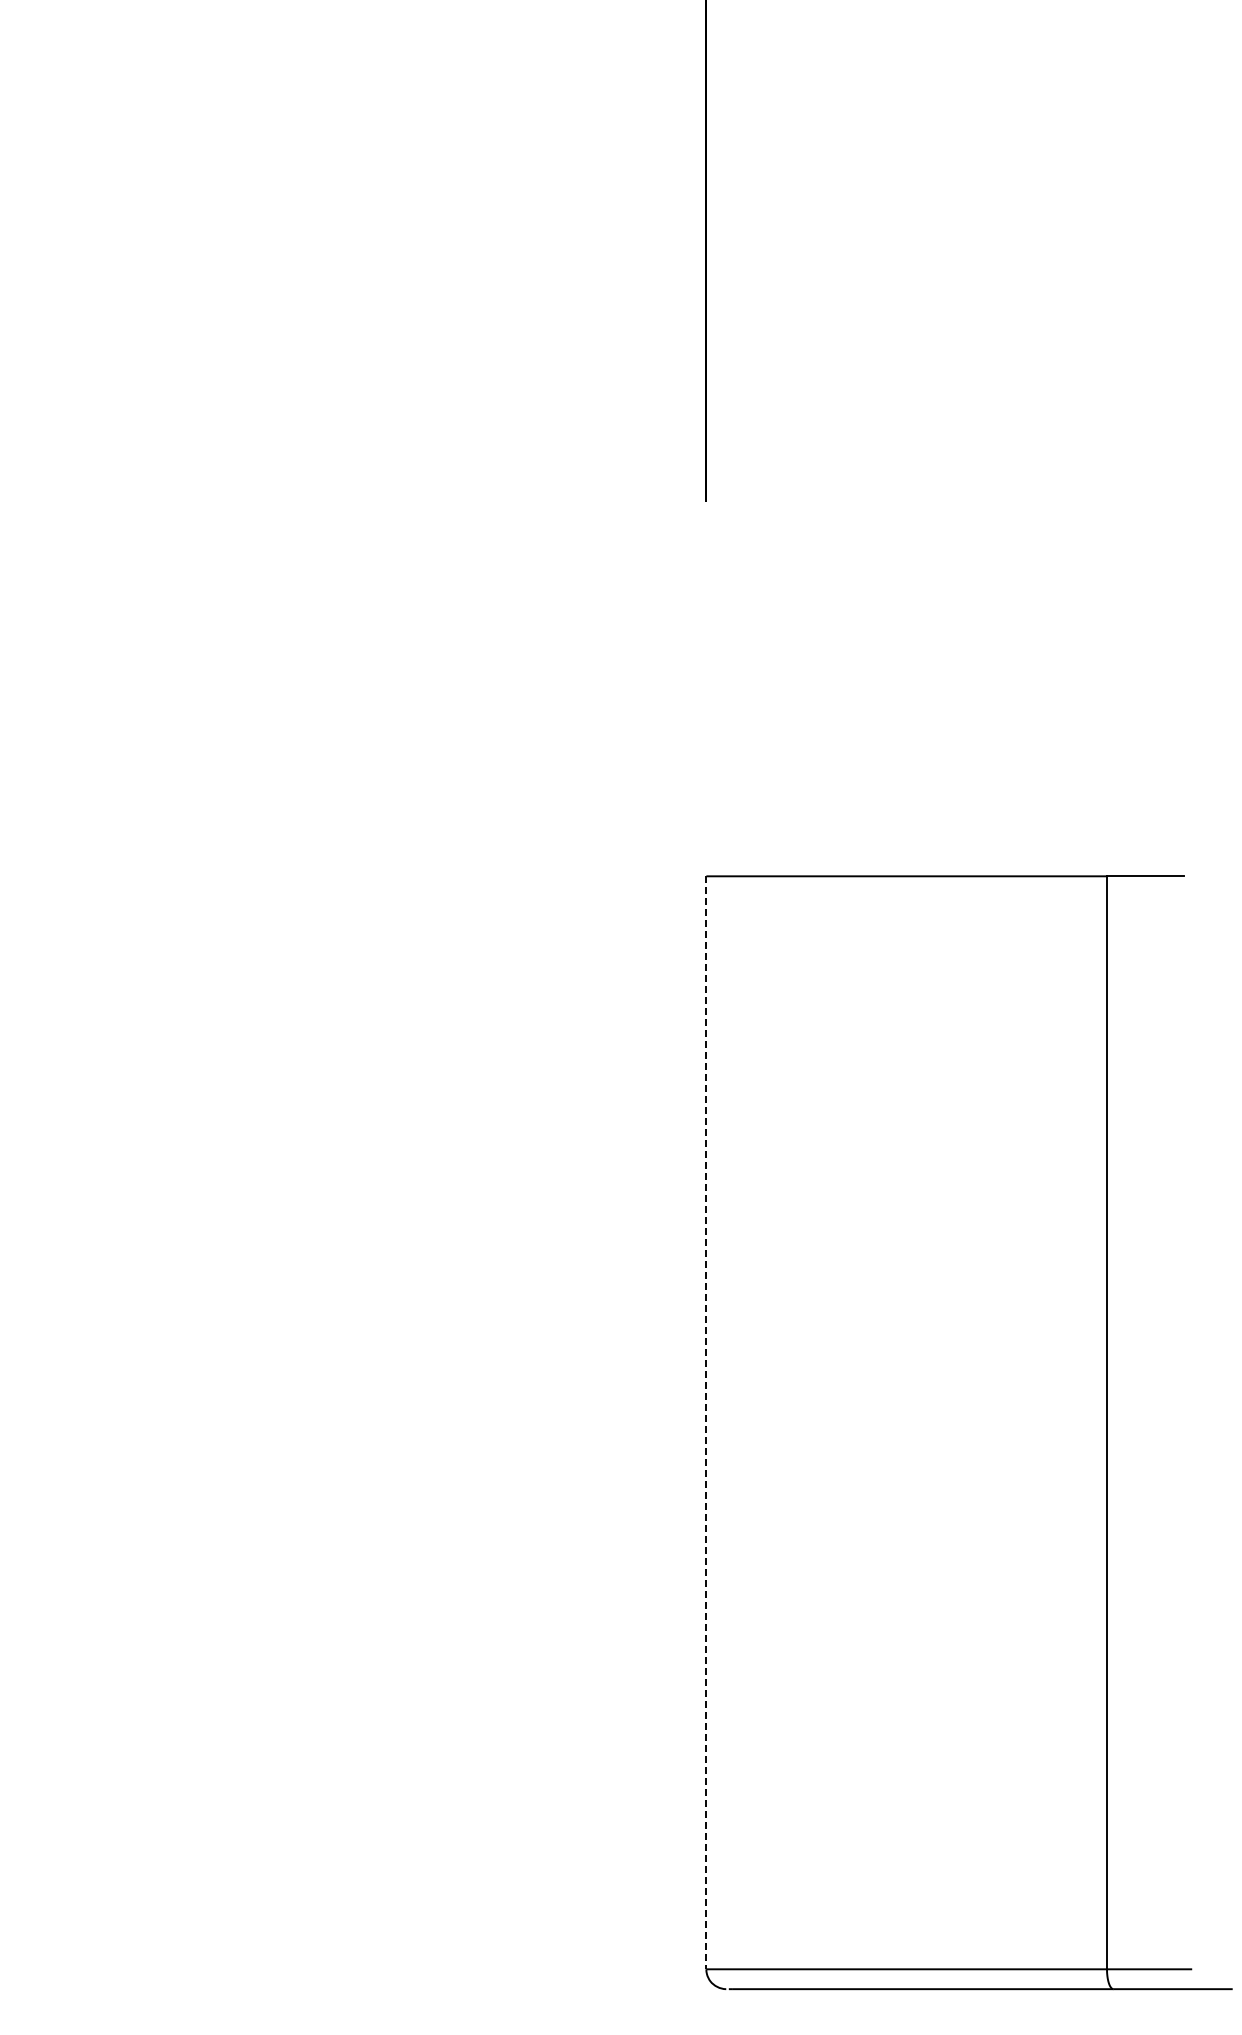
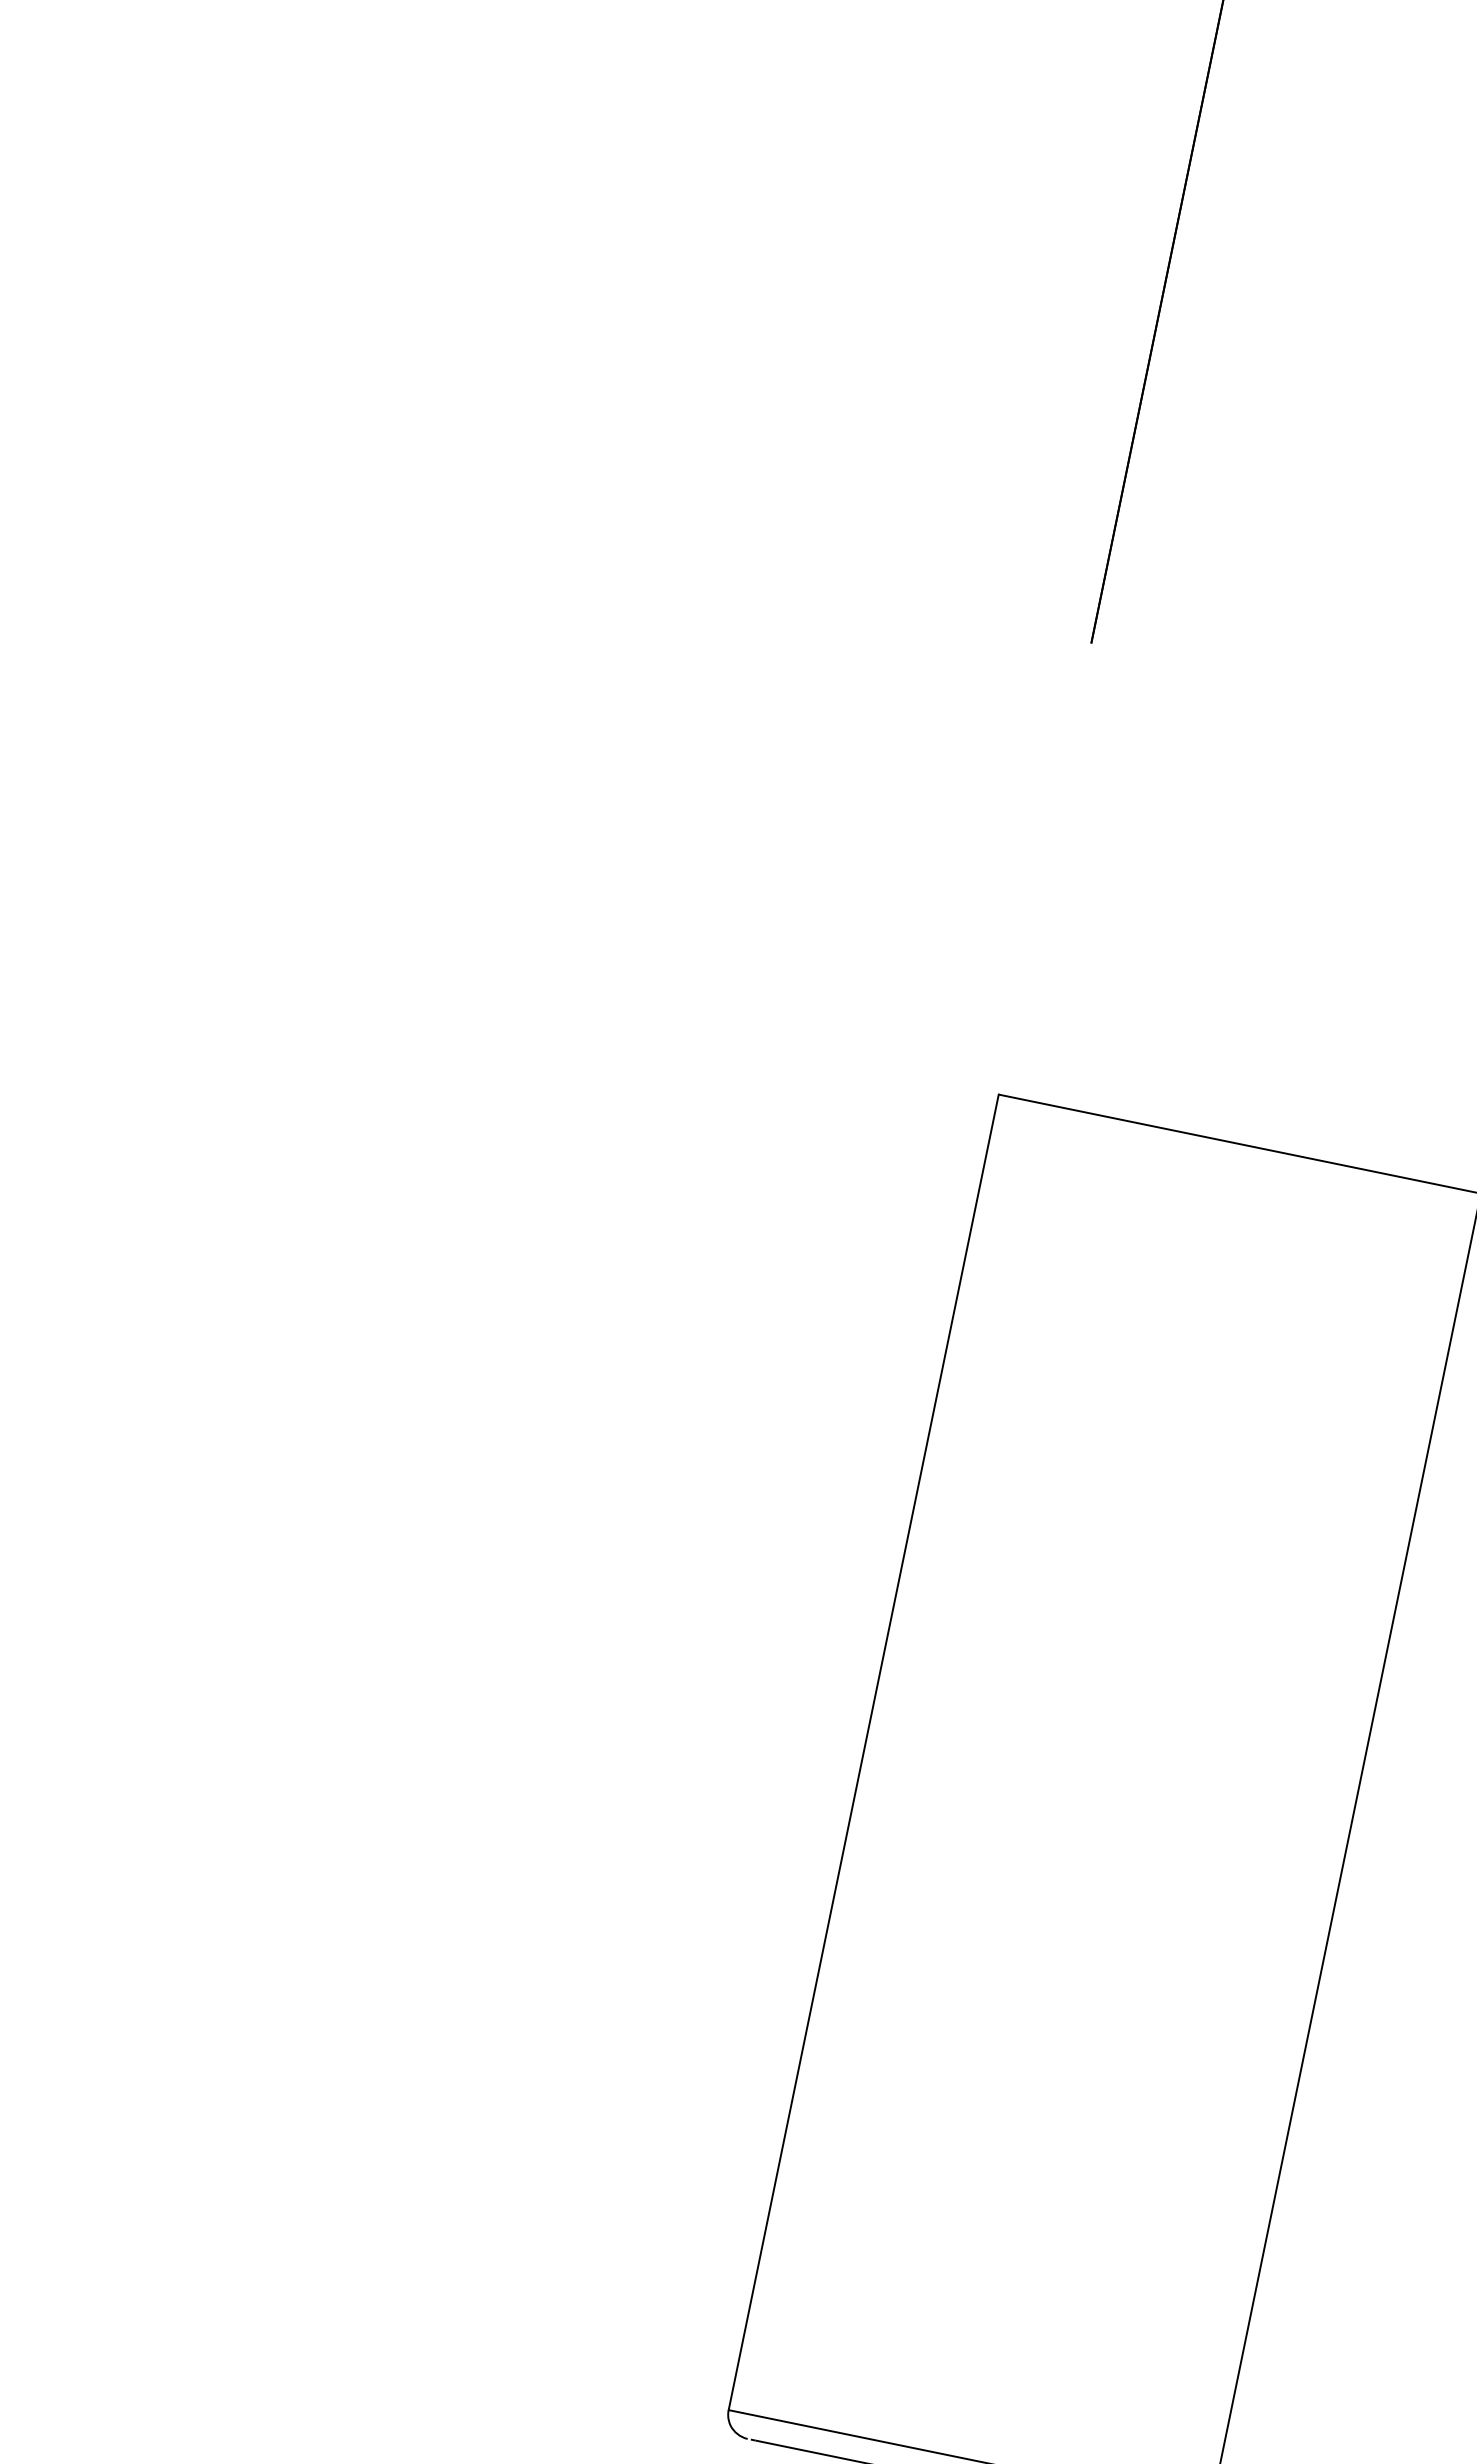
line: (706, 1423) -> (863, 1753), dashed -> solid

